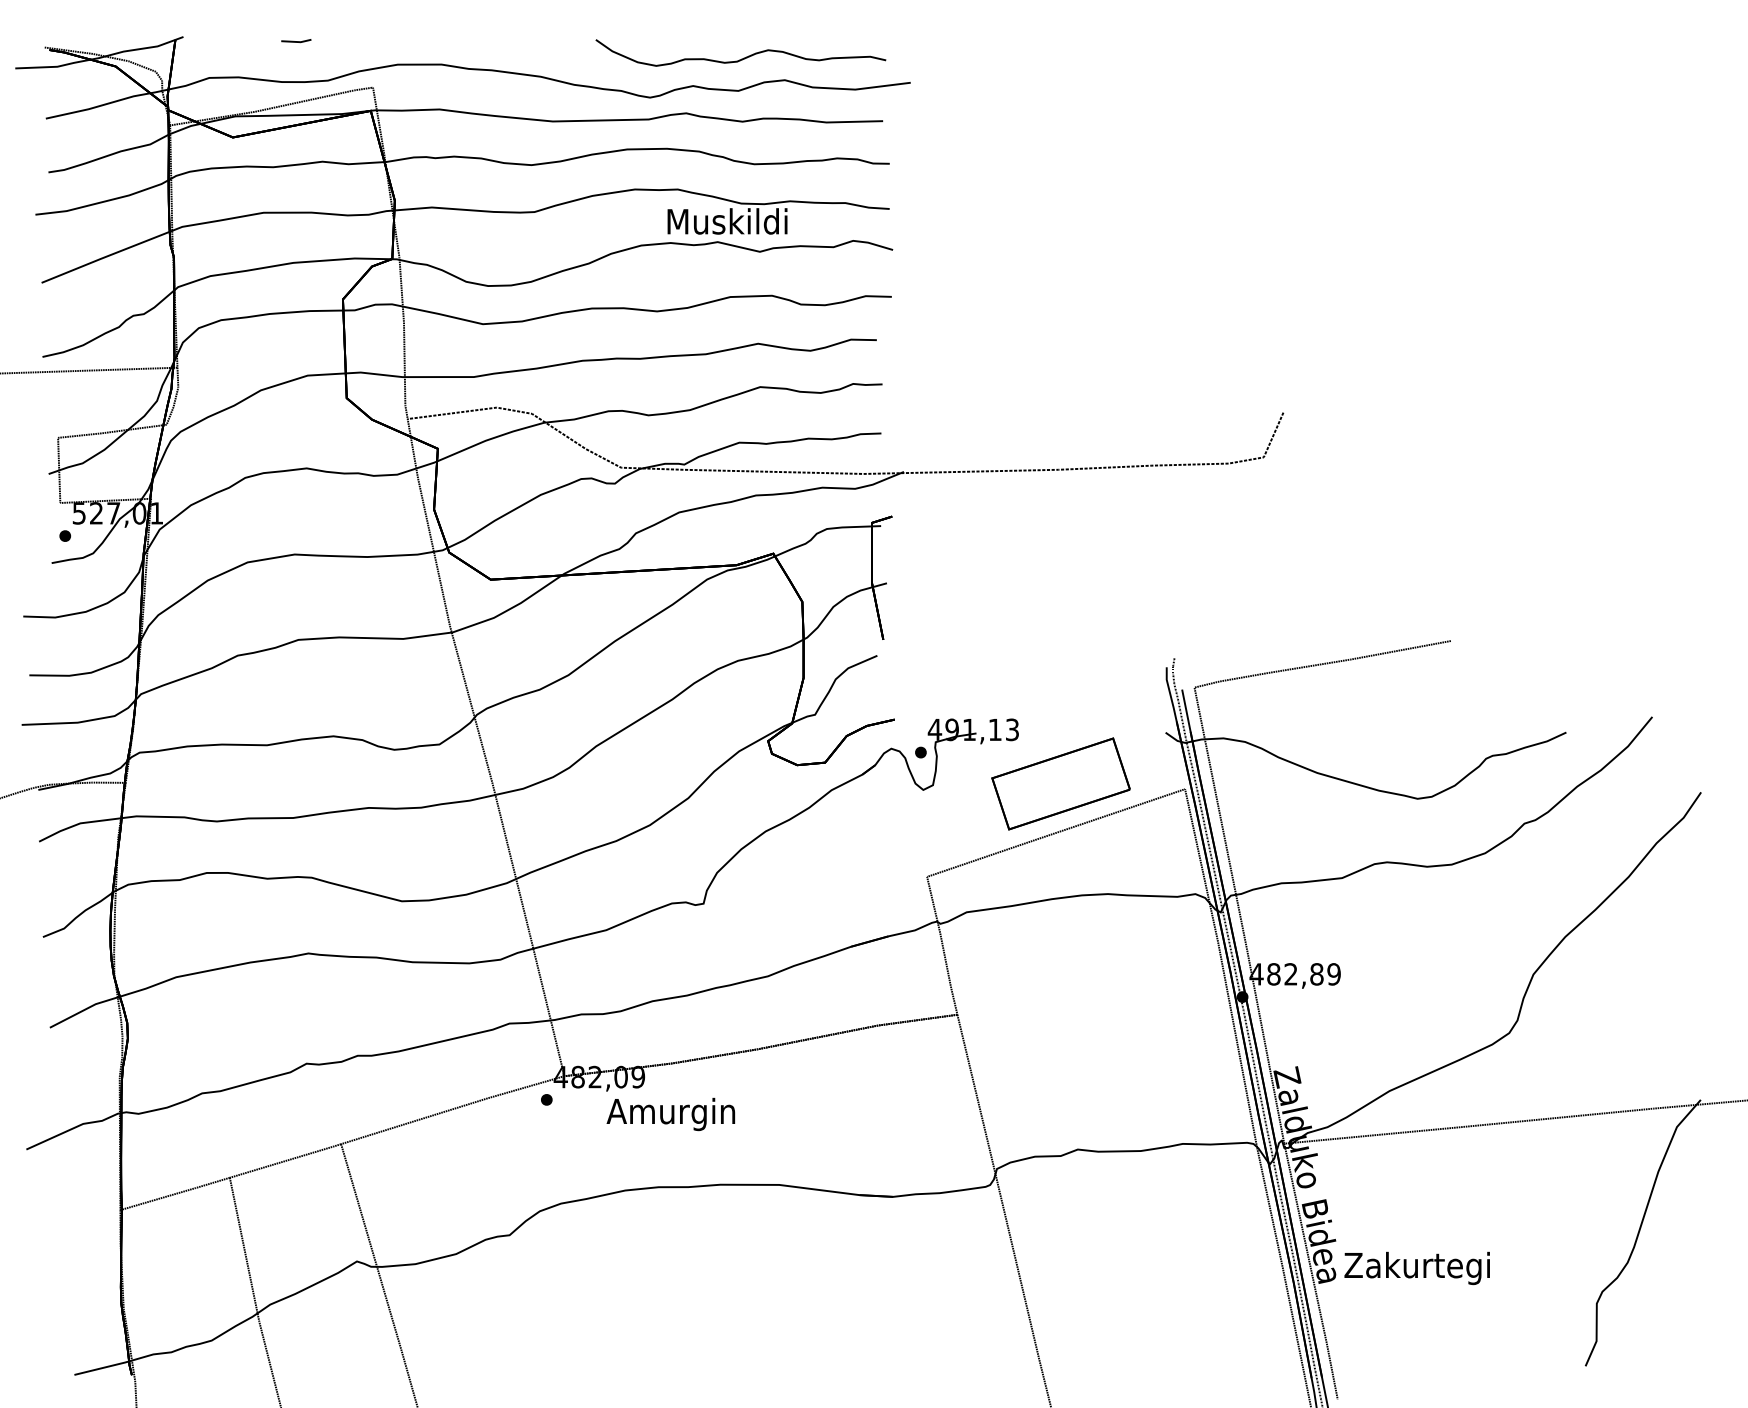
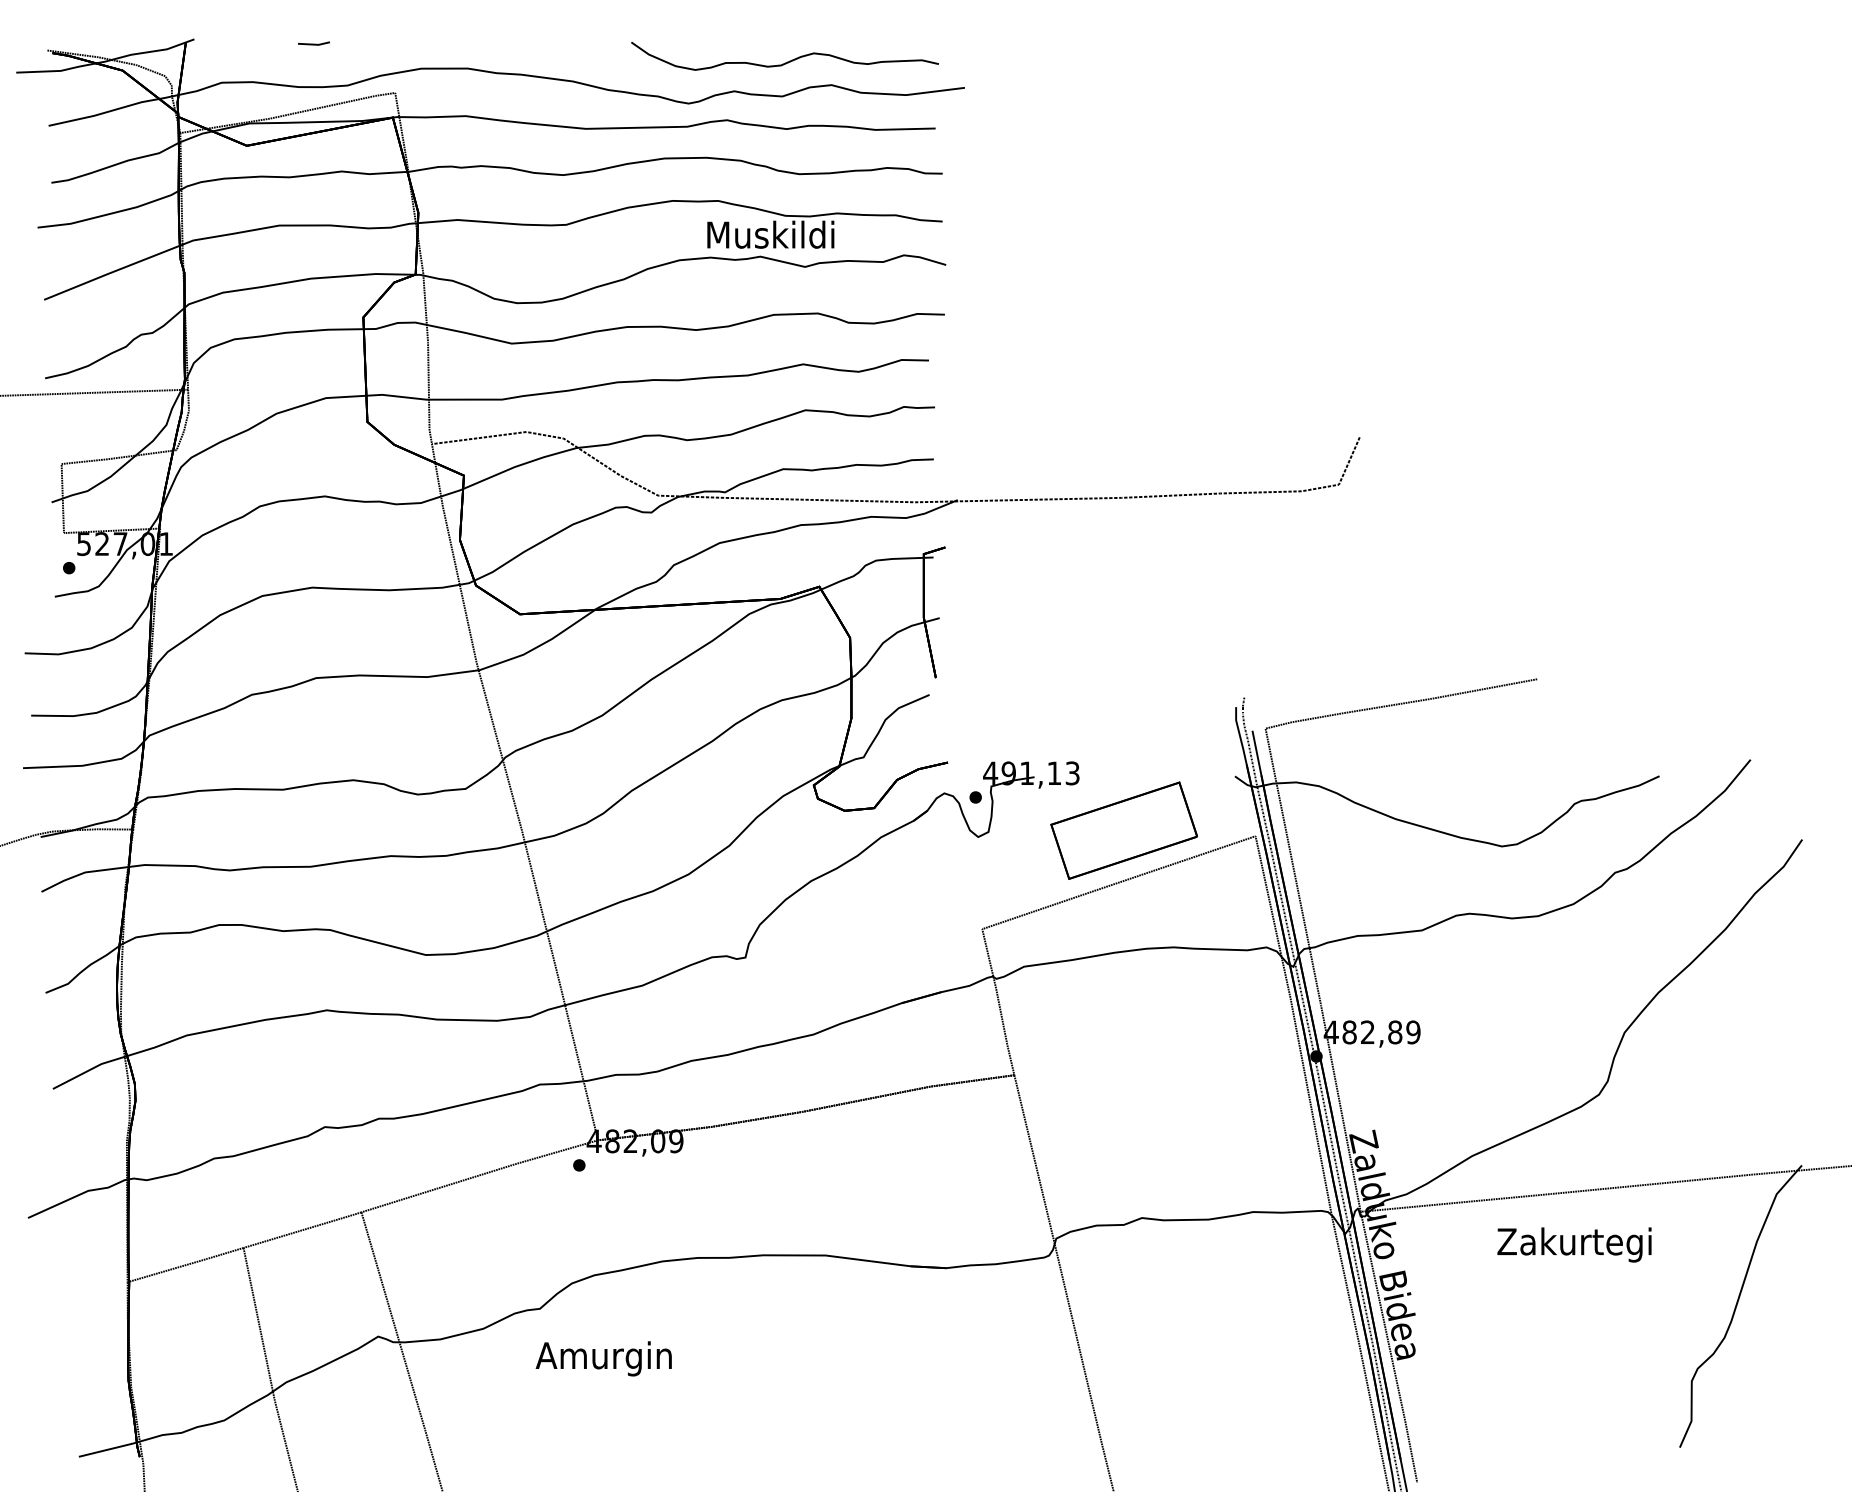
text: (670, 1114) -> (603, 1358), moved
text: (1417, 1267) -> (1574, 1244), moved

